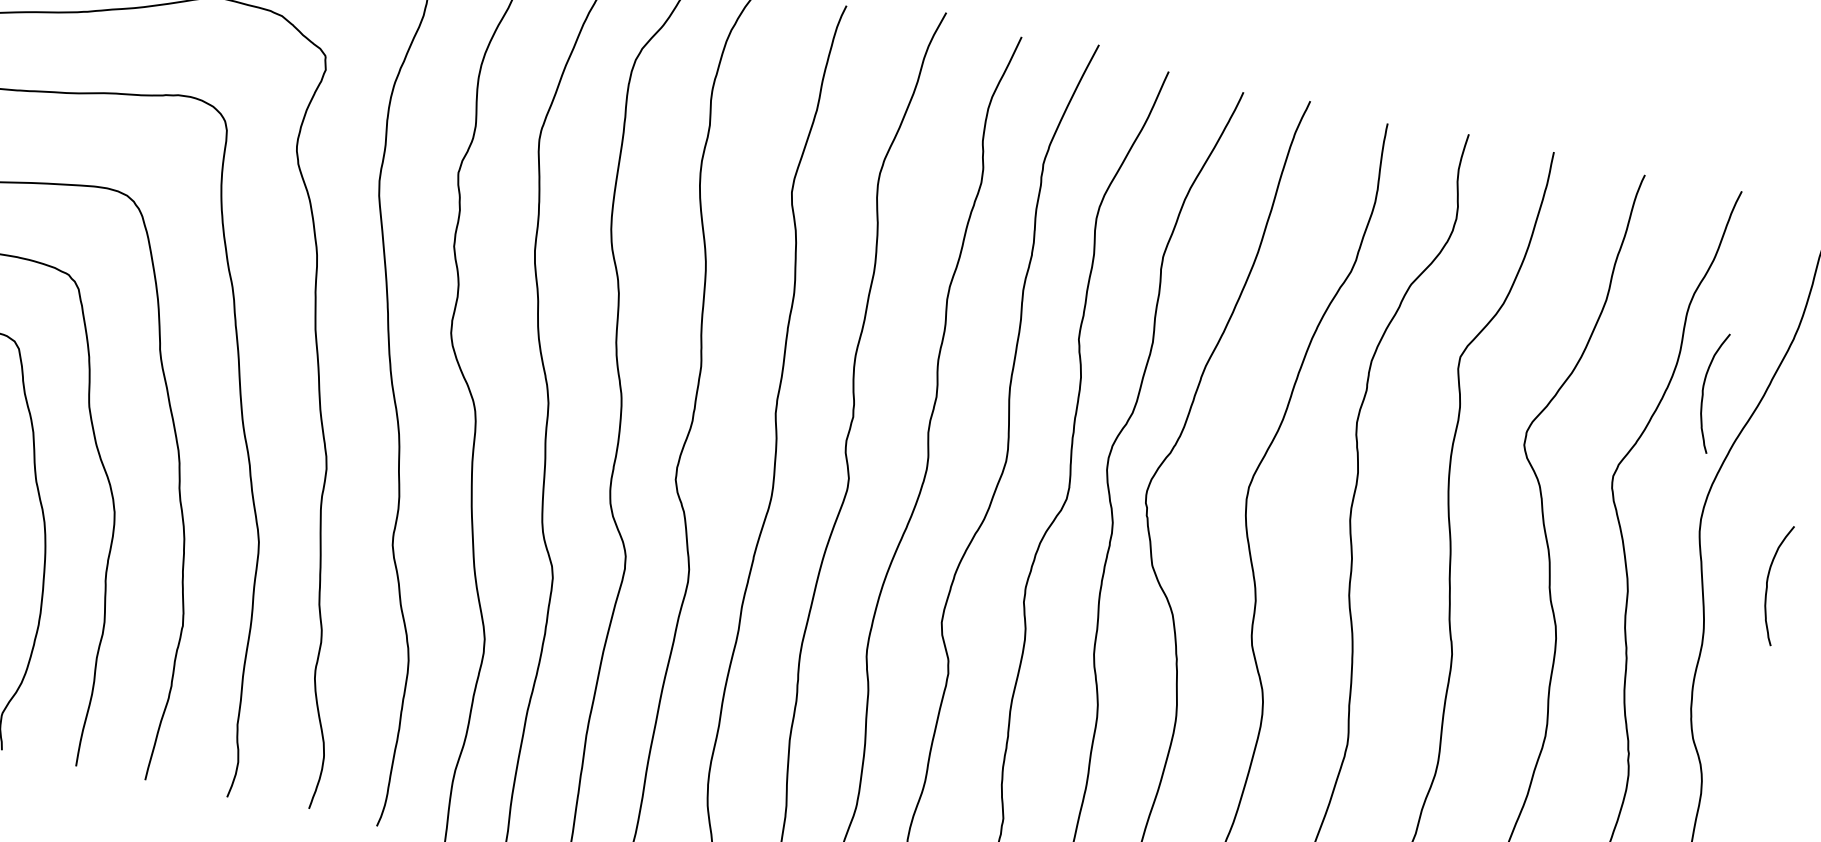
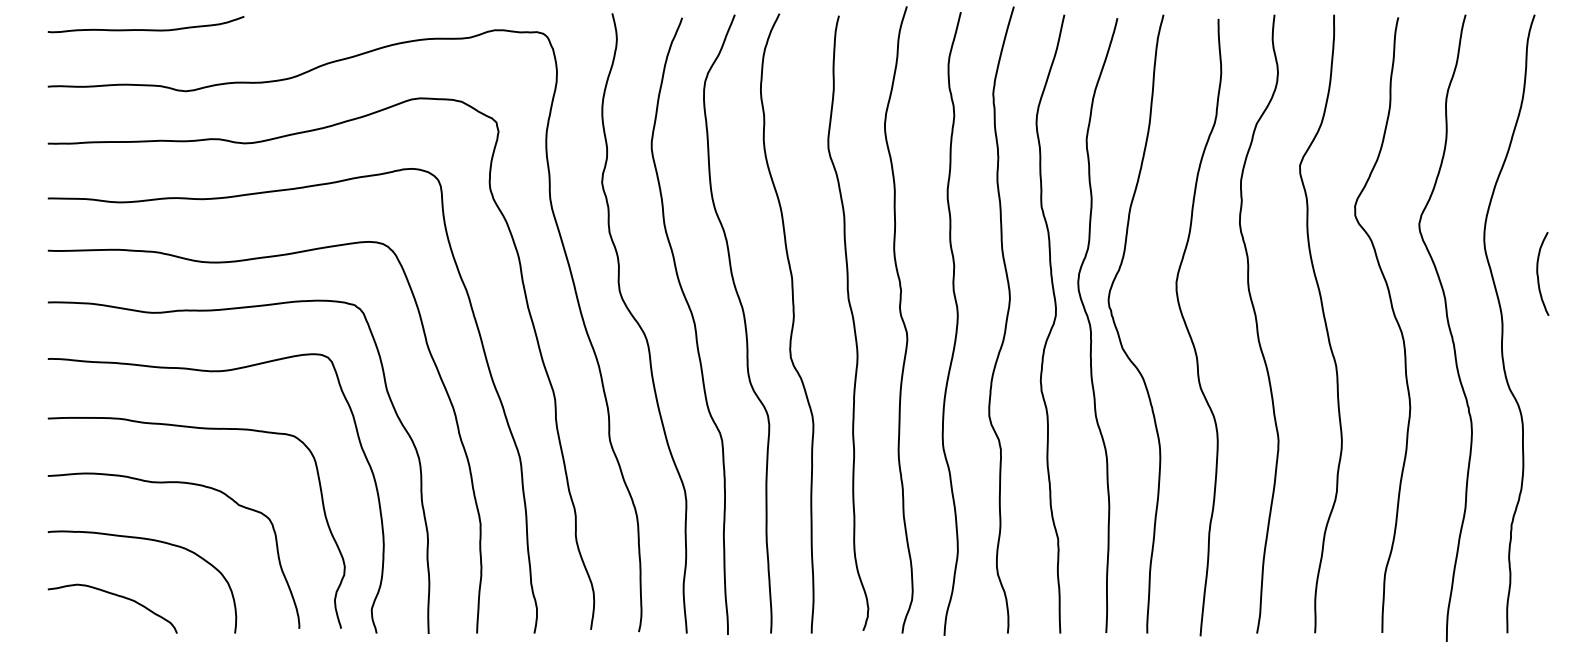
curve: (1704, 390) -> (1468, 153), removed

